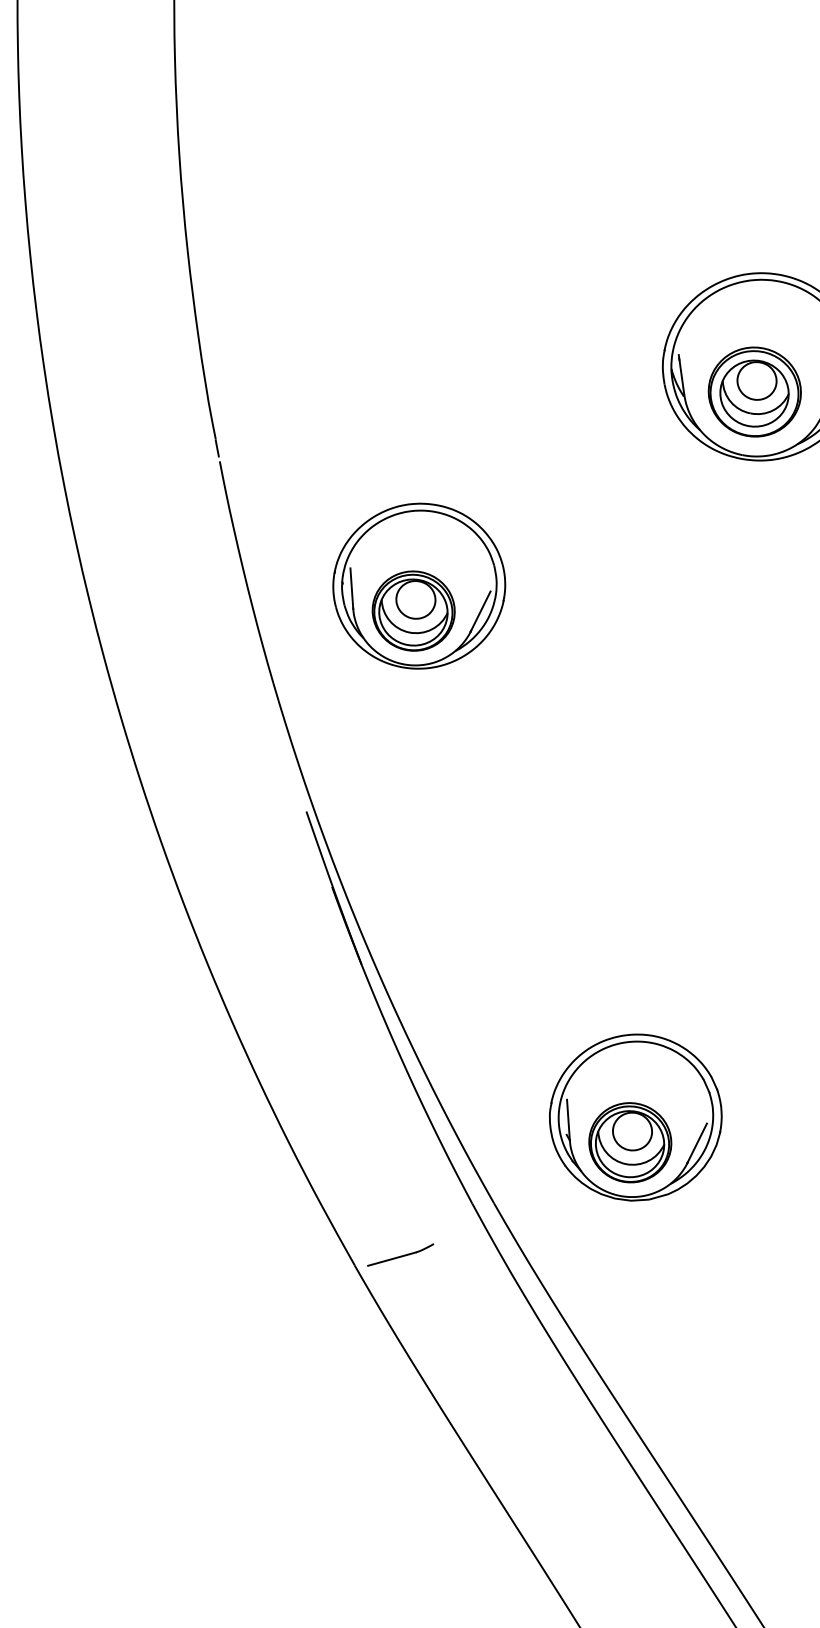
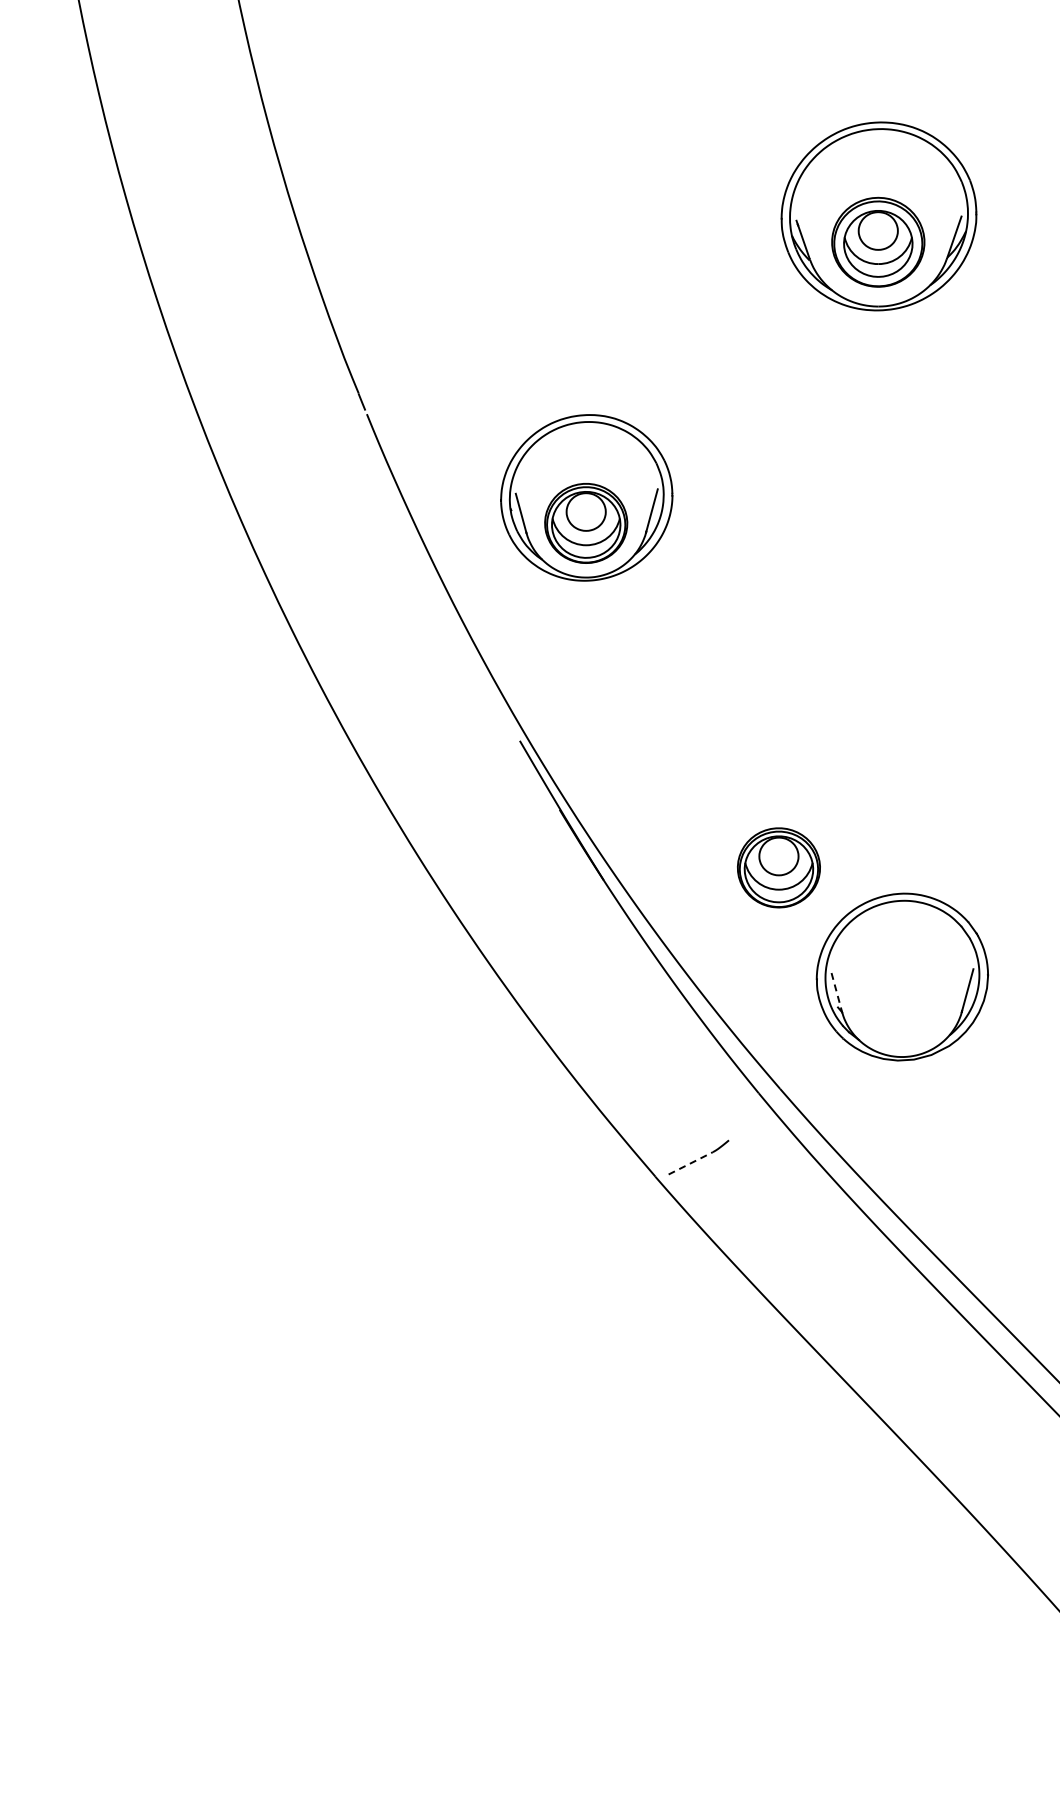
line: (568, 1119) -> (836, 992), solid -> dashed
part: (629, 1142) -> (778, 867), moved
line: (391, 1259) -> (690, 1163), solid -> dashed

